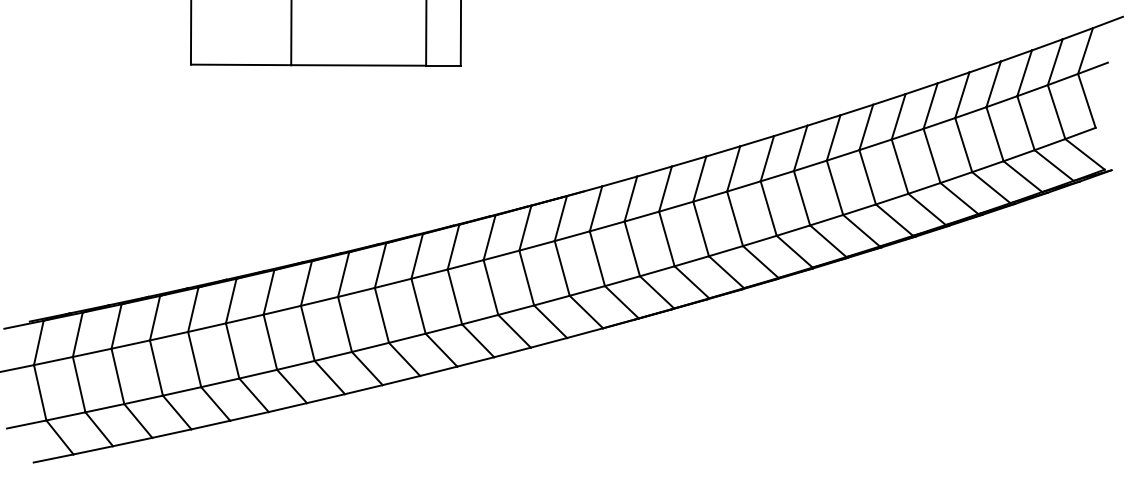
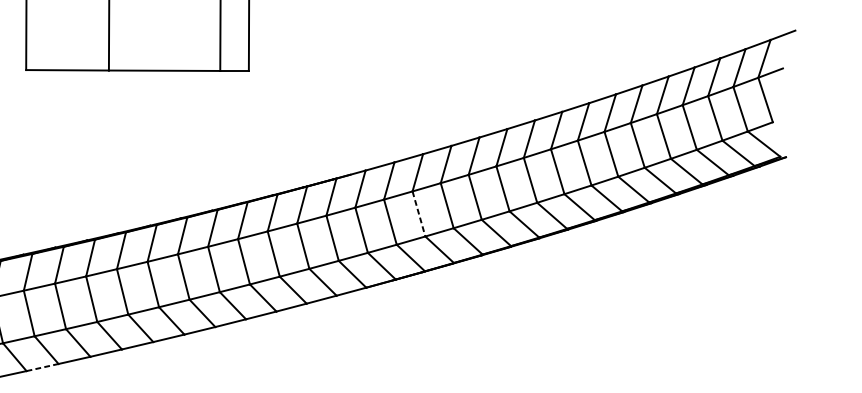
line: (667, 239) -> (419, 214), solid -> dashed
line: (210, 425) -> (42, 367), solid -> dashed

